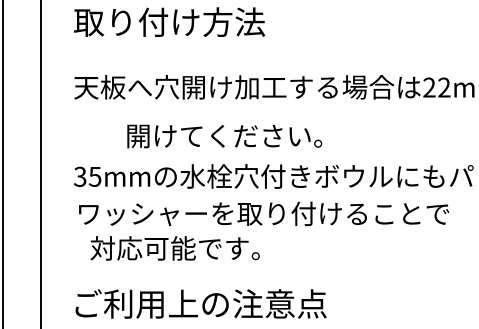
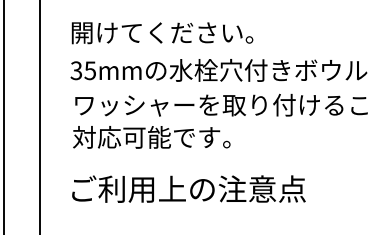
text: (224, 136) -> (162, 33), moved
text: (174, 248) -> (151, 137), moved

